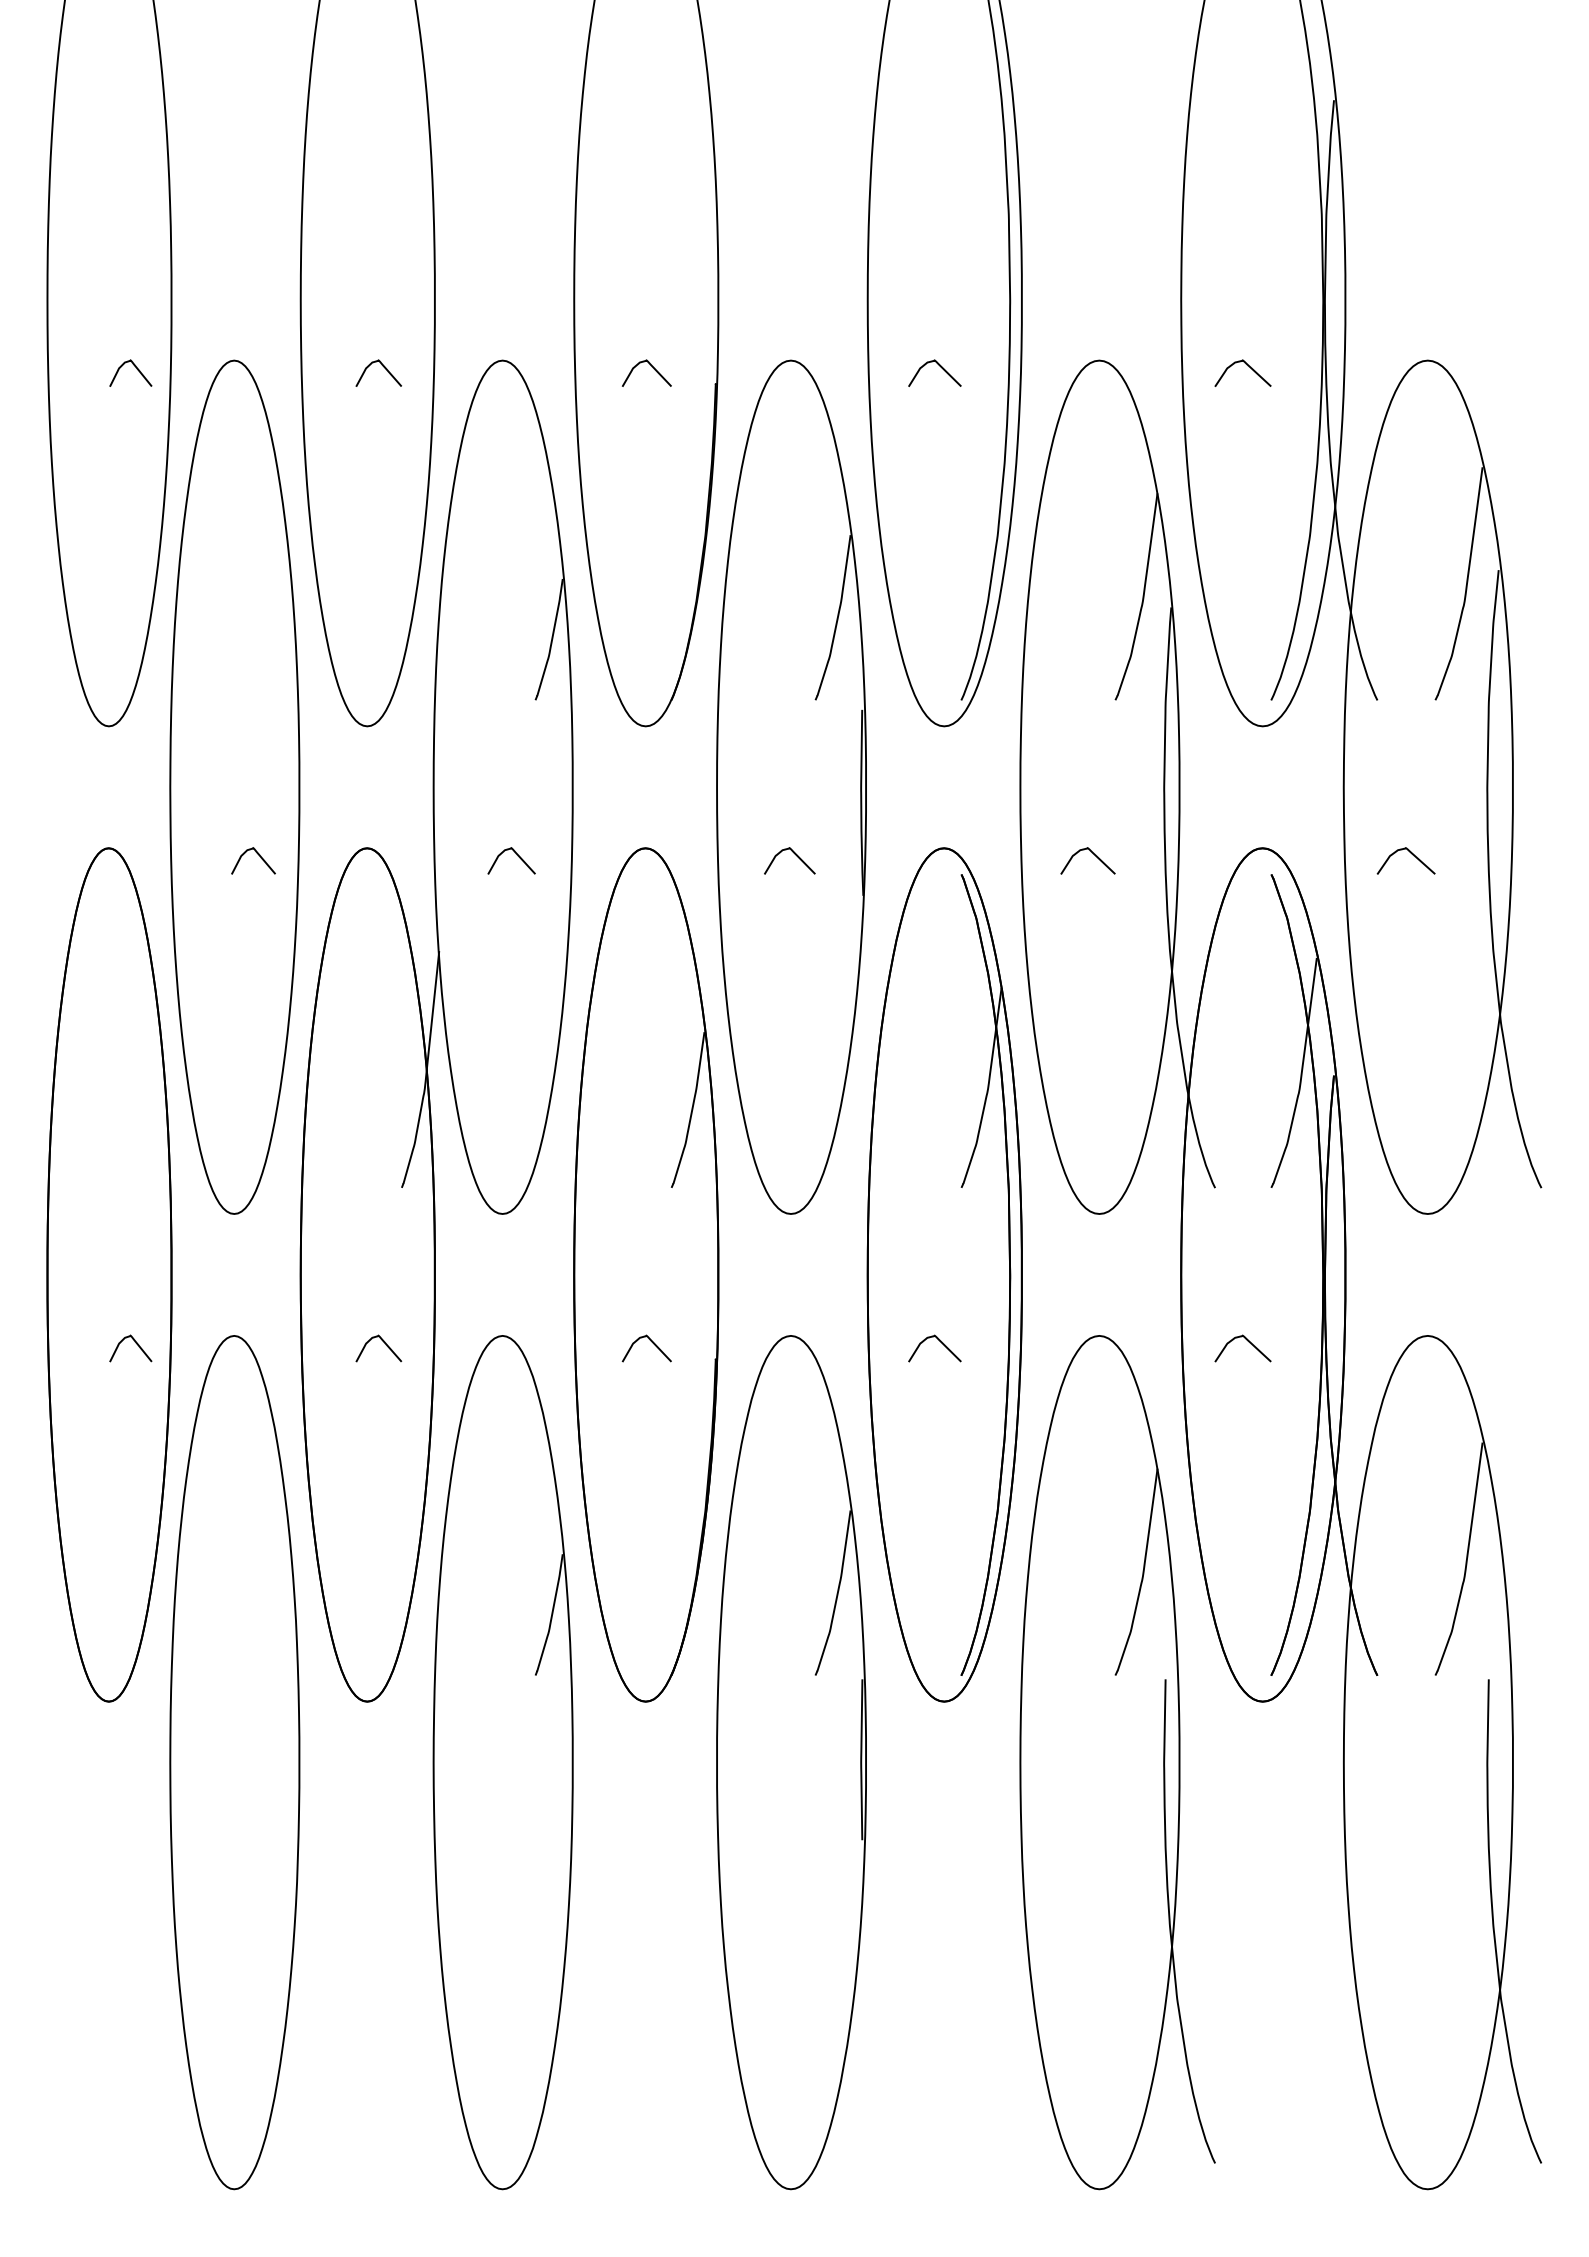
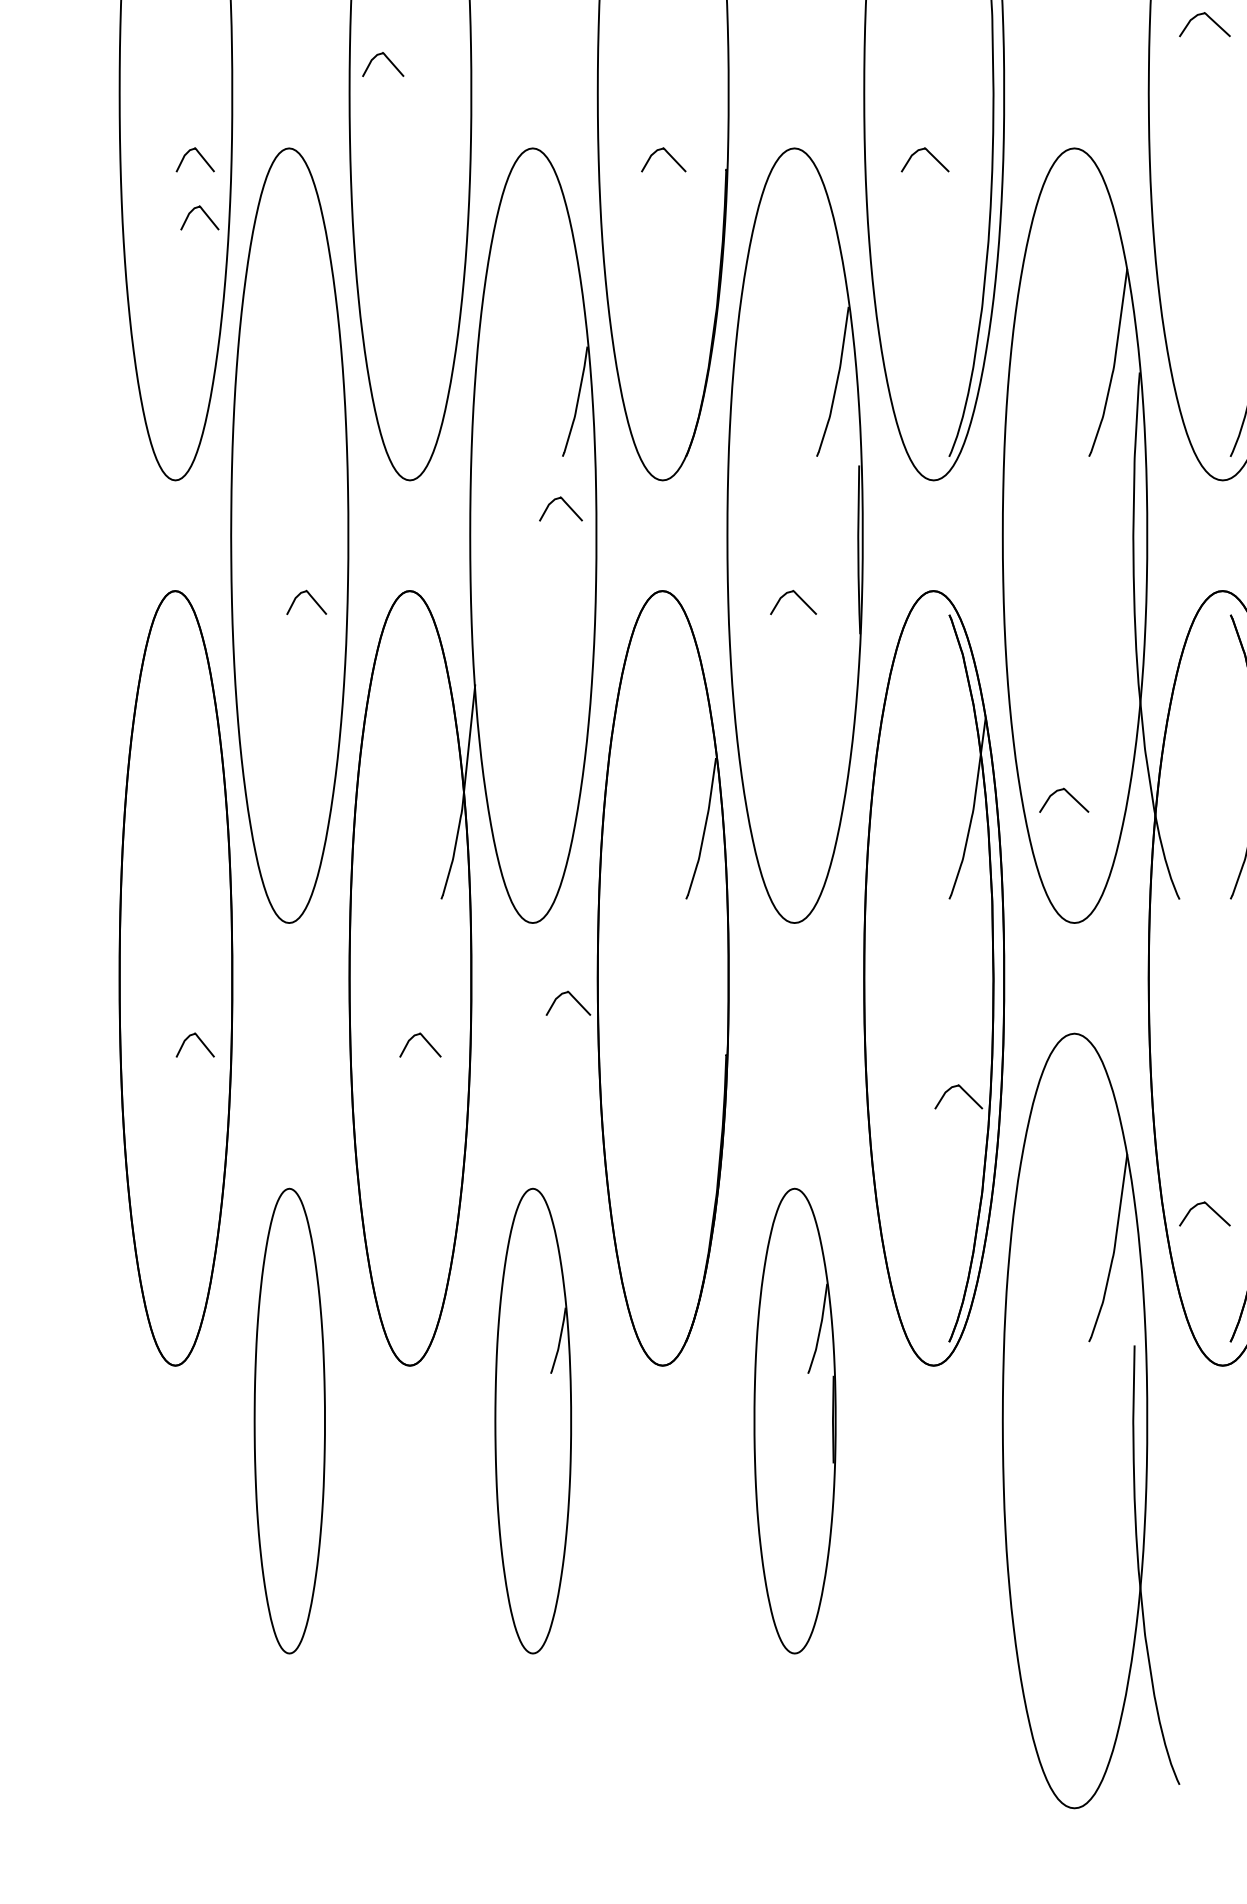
curve: (1246, 365) -> (1208, 17), moved
curve: (383, 367) -> (387, 59), moved
curve: (141, 433) -> (205, 214), added
curve: (1093, 854) -> (1069, 794), moved
curve: (517, 856) -> (566, 505), moved
curve: (651, 1342) -> (572, 997), moved
curve: (940, 1342) -> (963, 1091), moved
curve: (1248, 1342) -> (1209, 1208), moved
part: (234, 1762) -> (289, 1420), size x0.6
part: (502, 1762) -> (532, 1420), size x0.6
part: (791, 1762) -> (795, 1420), size x0.6

